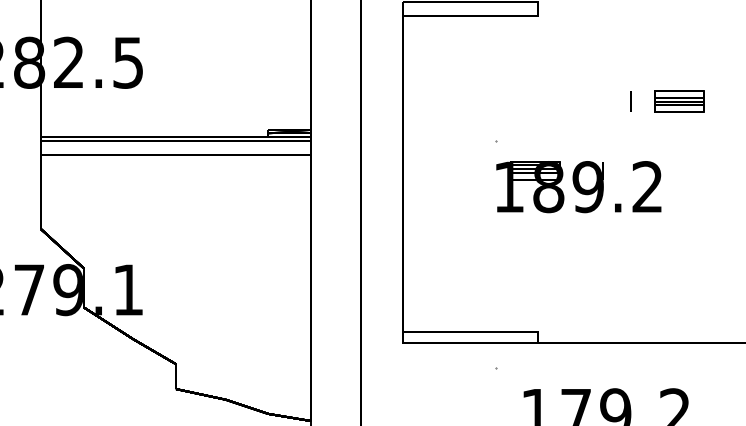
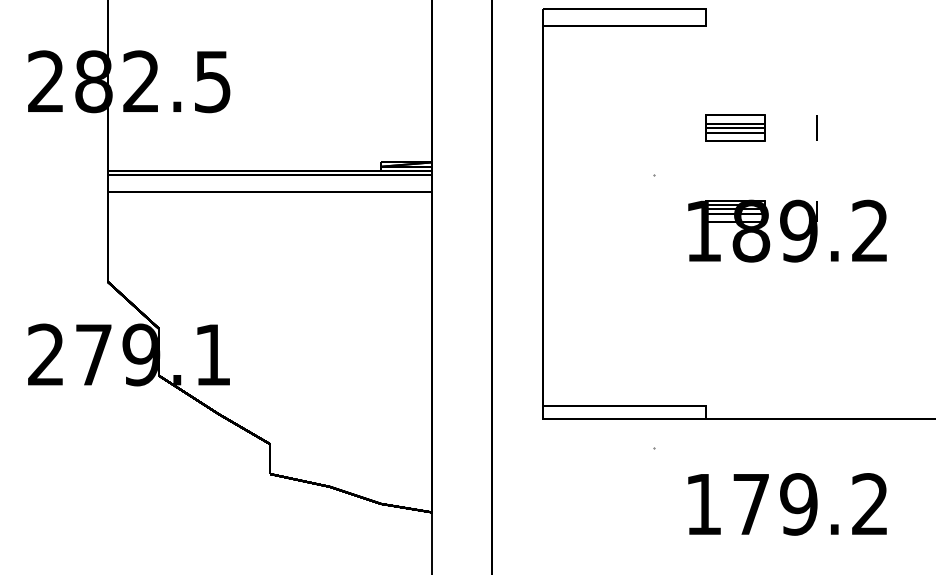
part: (679, 100) -> (735, 127), moved
part: (578, 186) -> (787, 230), moved

